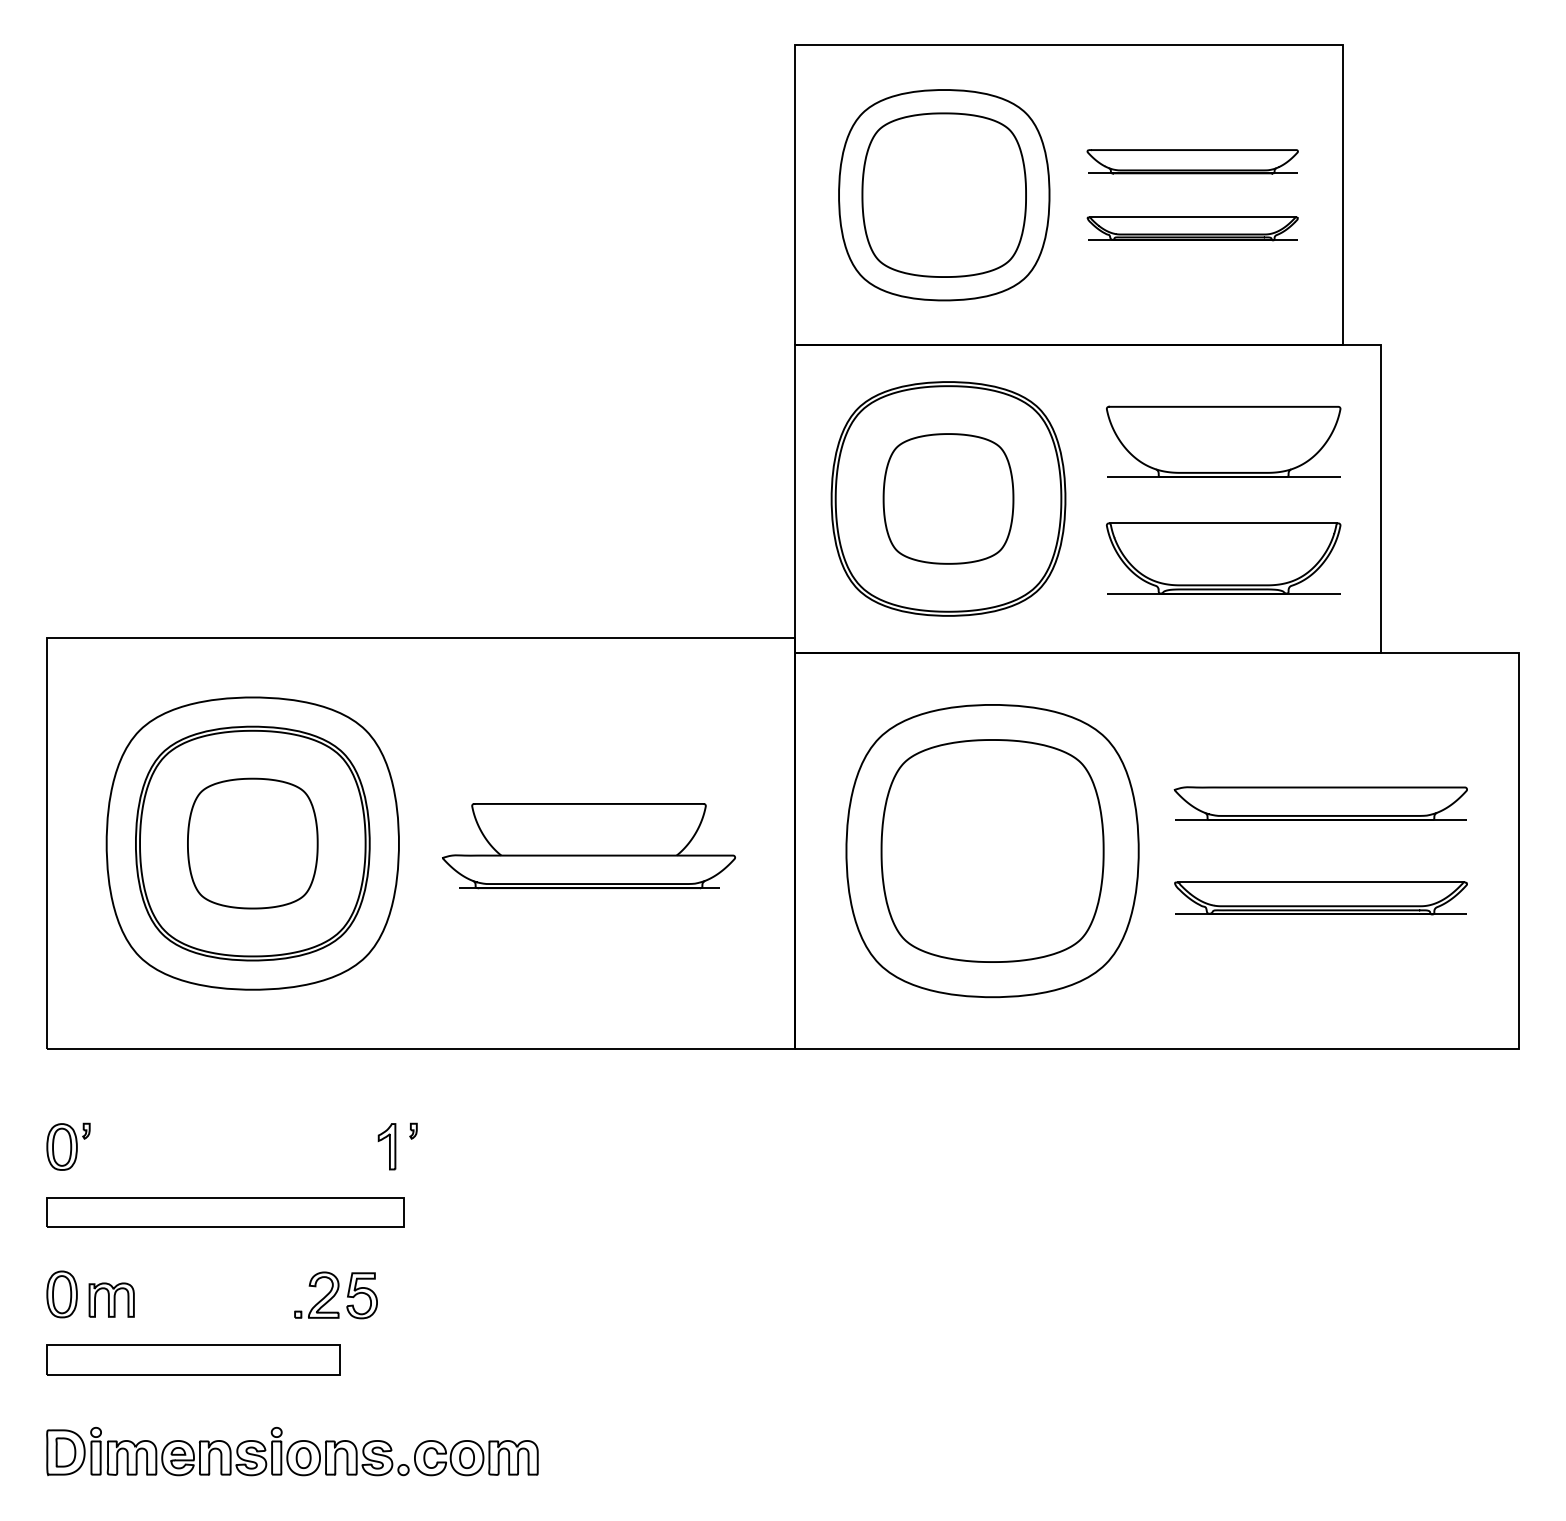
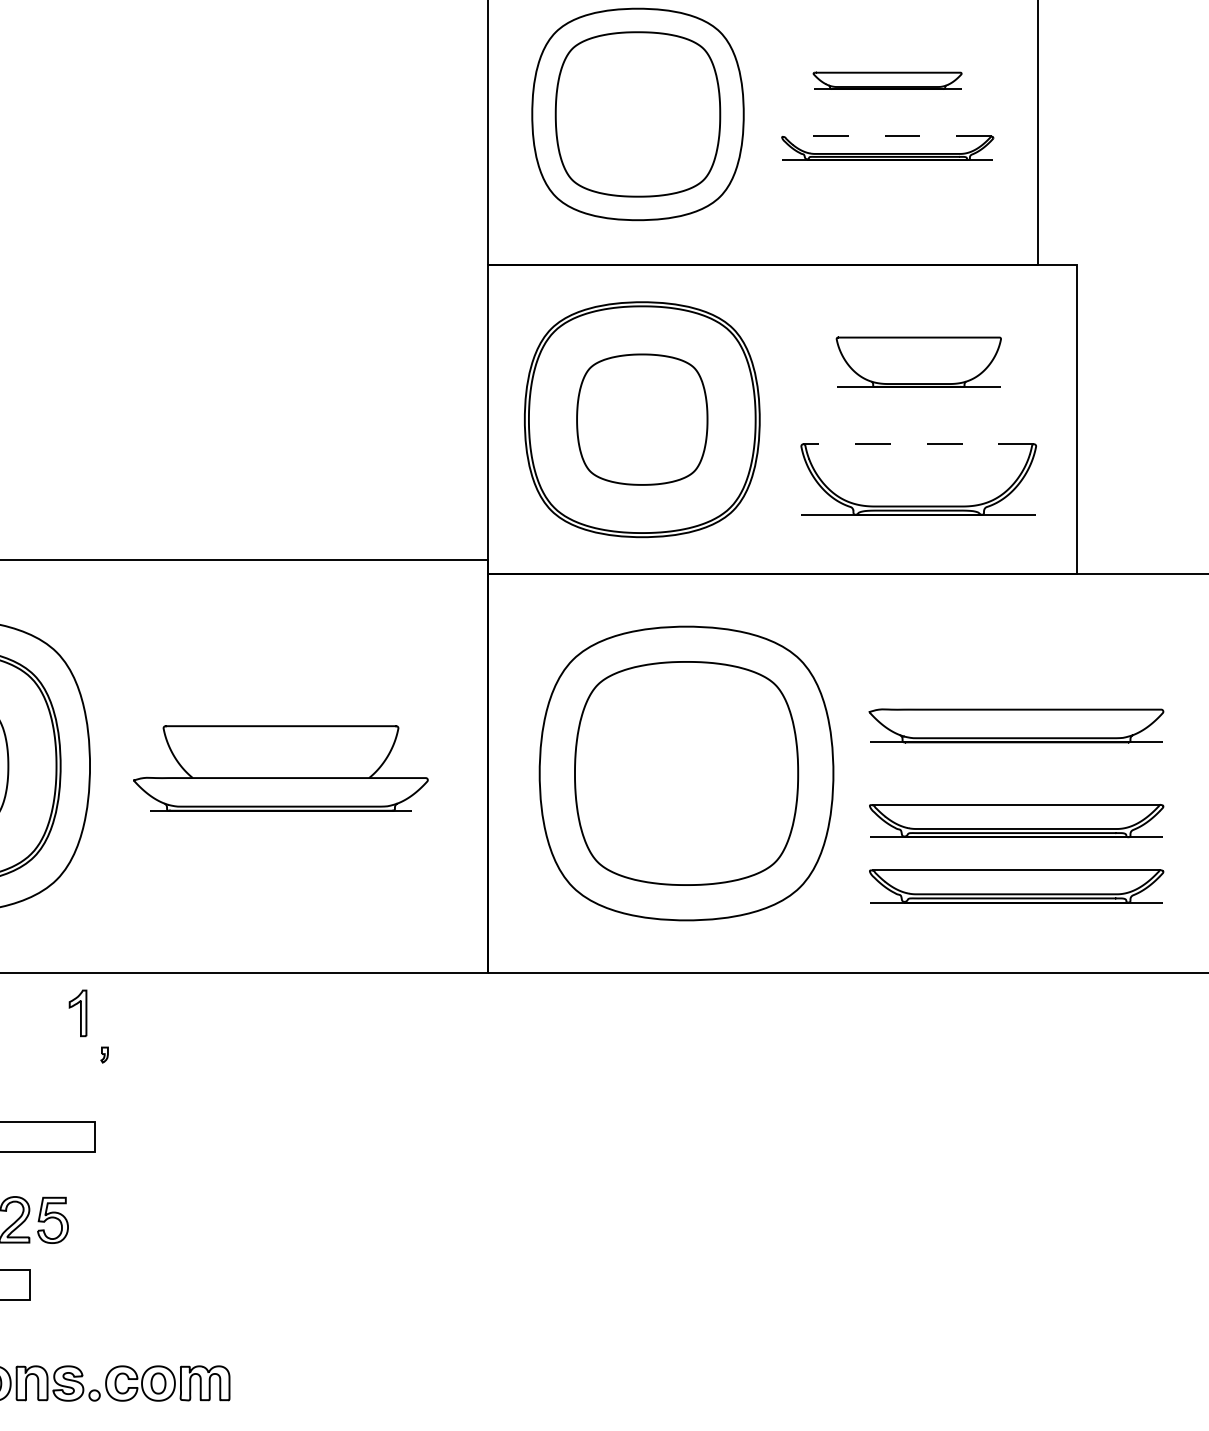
part: (1192, 161) -> (887, 80), size x0.7
line: (1192, 217) -> (887, 136), solid -> dashed
part: (1223, 441) -> (918, 361), size x0.7
line: (1223, 523) -> (918, 444), solid -> dashed
part: (1320, 963) -> (1016, 886), added
part: (386, 1146) -> (77, 1013), moved

